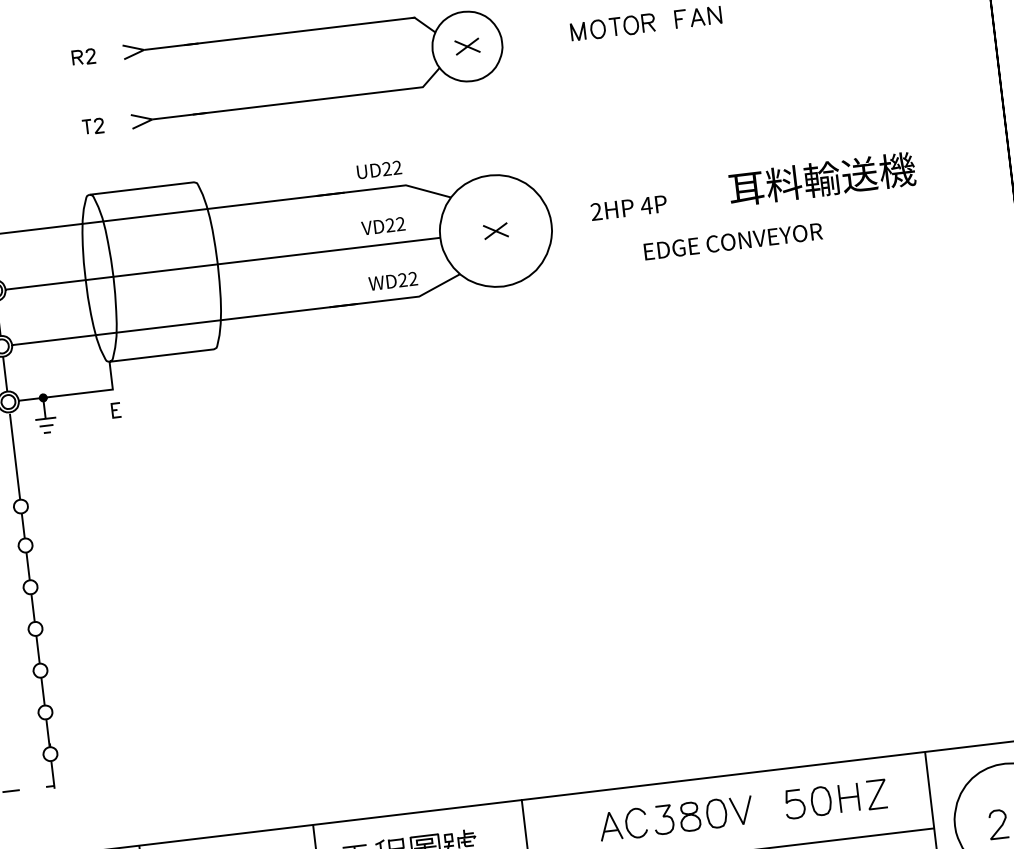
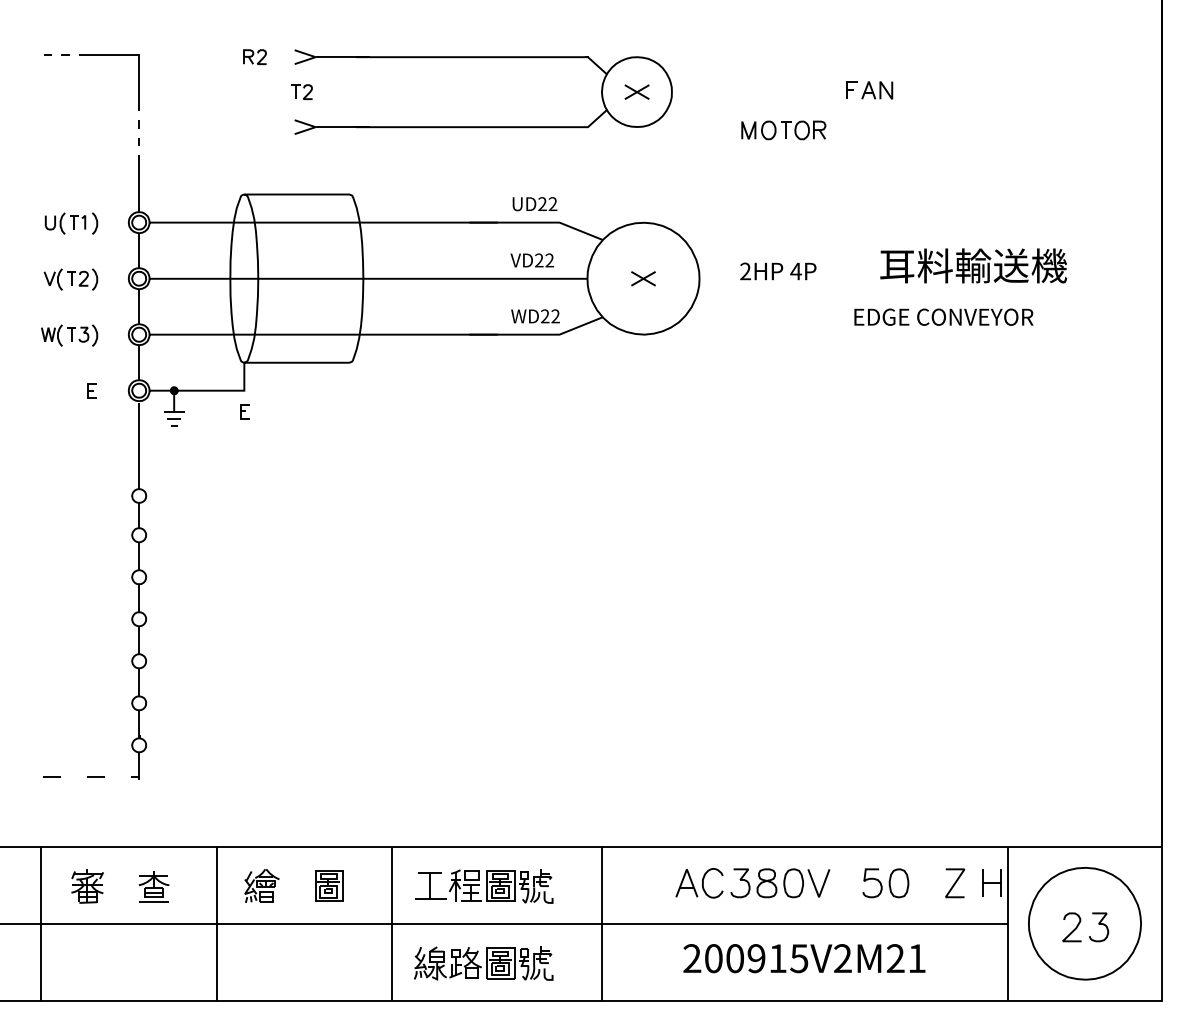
part: (612, 27) -> (783, 130), moved
part: (92, 125) -> (301, 91), moved
text: (732, 240) -> (943, 316), moved
part: (848, 797) -> (991, 882), moved

